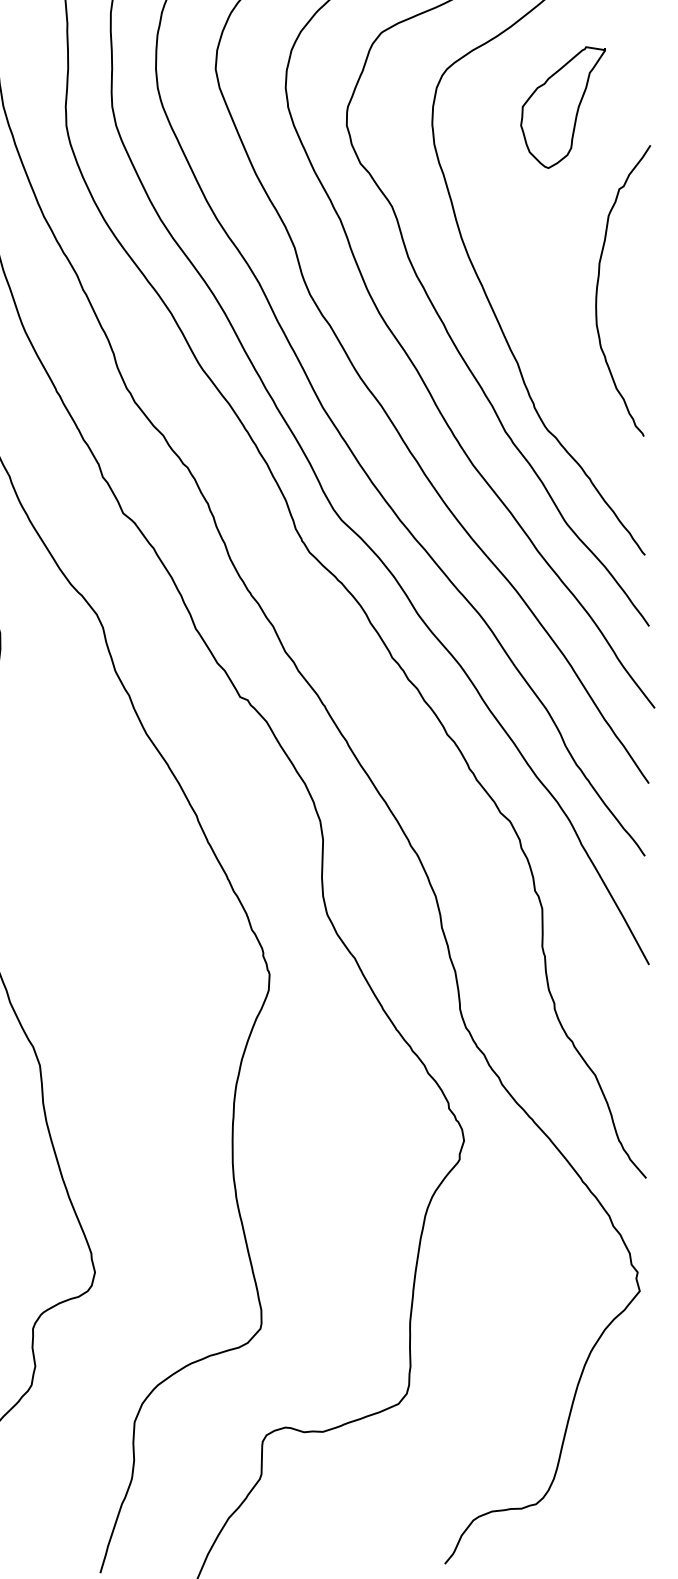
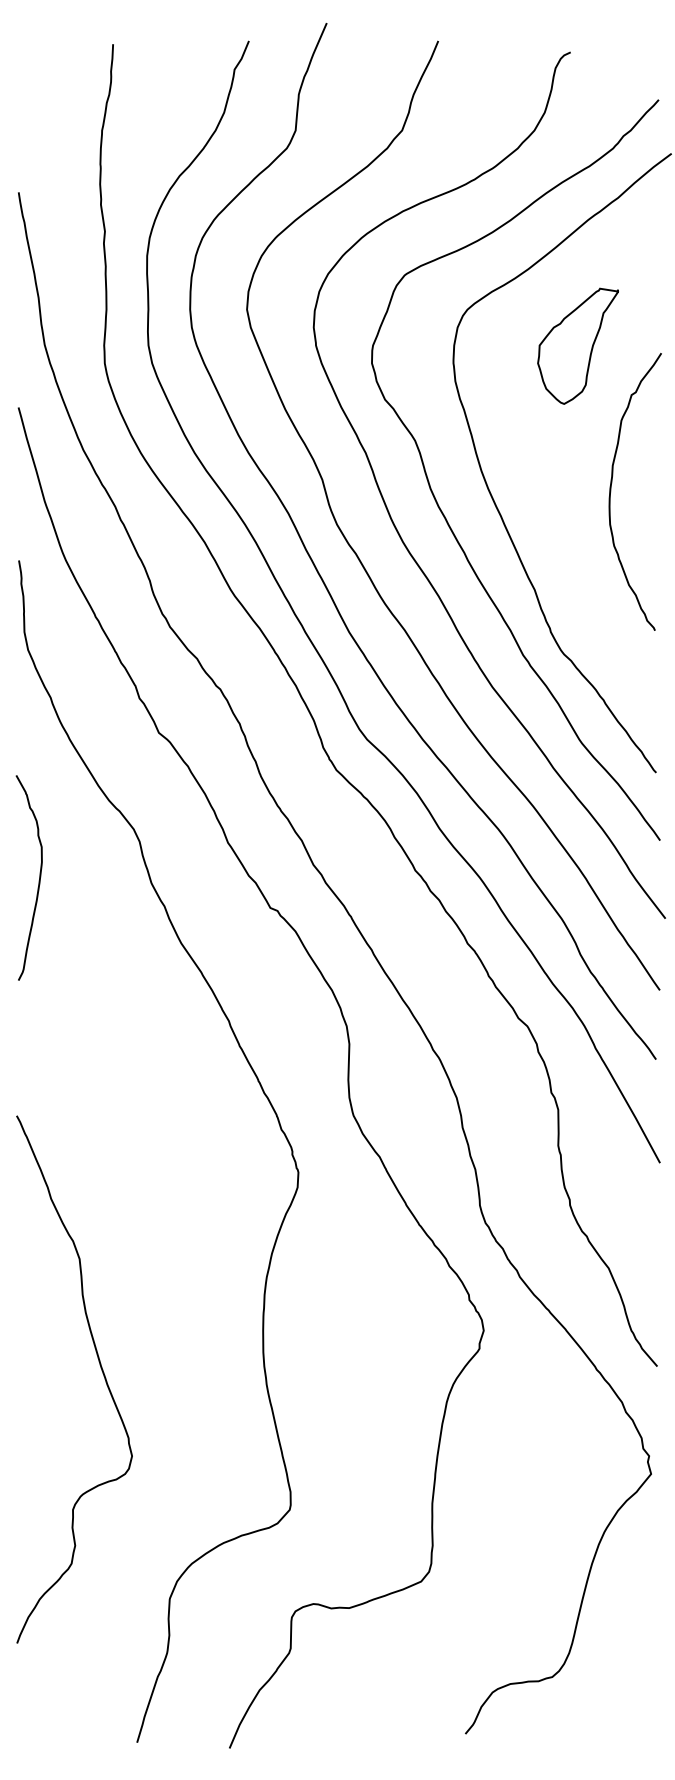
curve: (598, 290) -> (611, 491), moved

